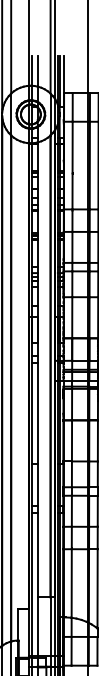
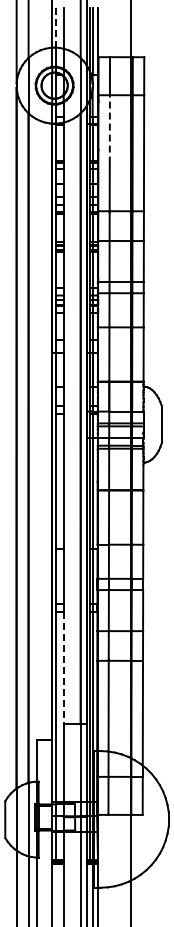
line: (32, 70) -> (56, 27), solid -> dashed
line: (72, 146) -> (109, 128), solid -> dashed
line: (37, 555) -> (63, 668), solid -> dashed

